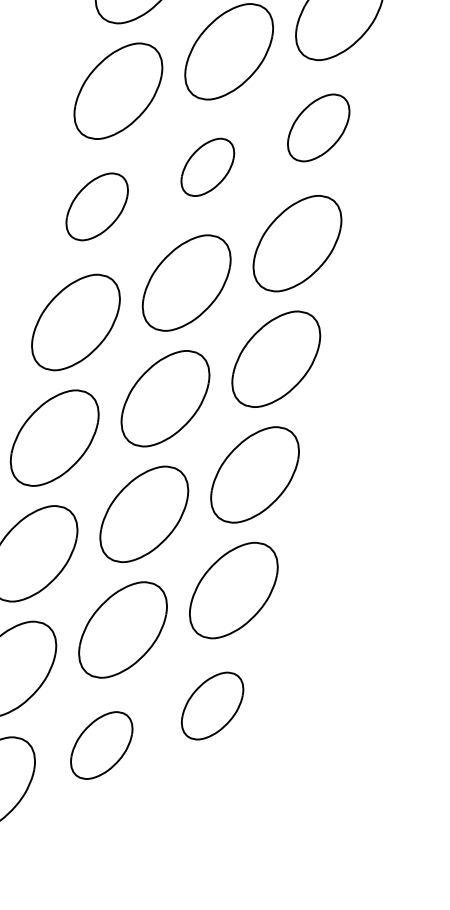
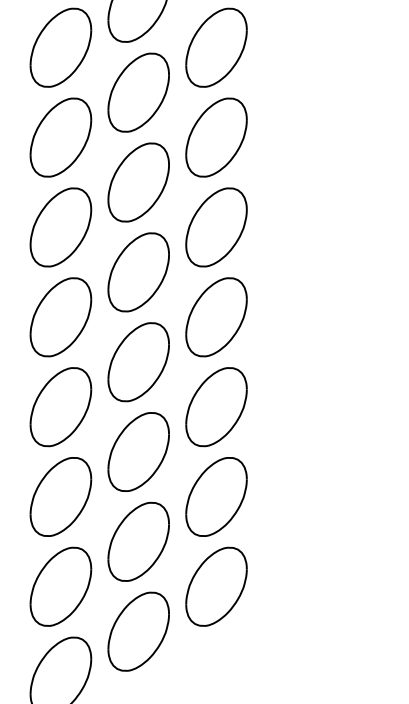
part: (318, 127) -> (216, 137), size x1.43
part: (207, 167) -> (138, 182), size x1.67
part: (96, 206) -> (60, 227), size x1.43
part: (212, 705) -> (216, 586), size x1.43
part: (101, 745) -> (138, 631), size x1.43

